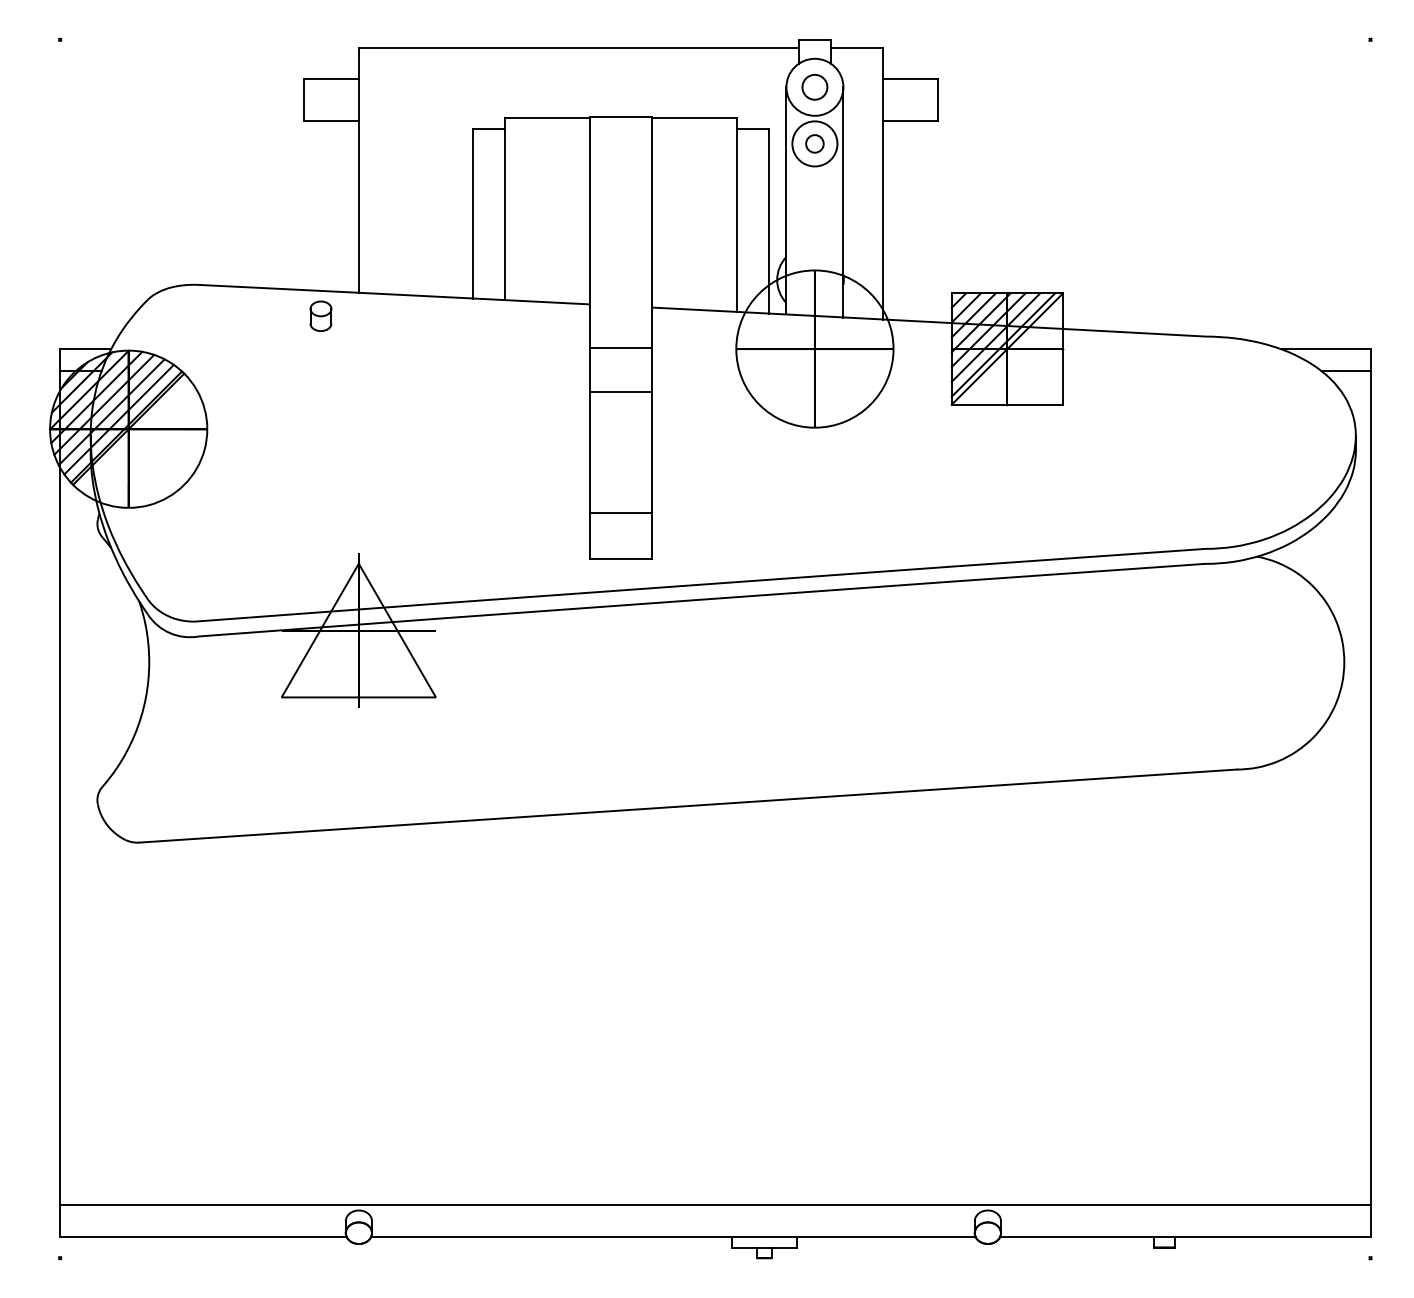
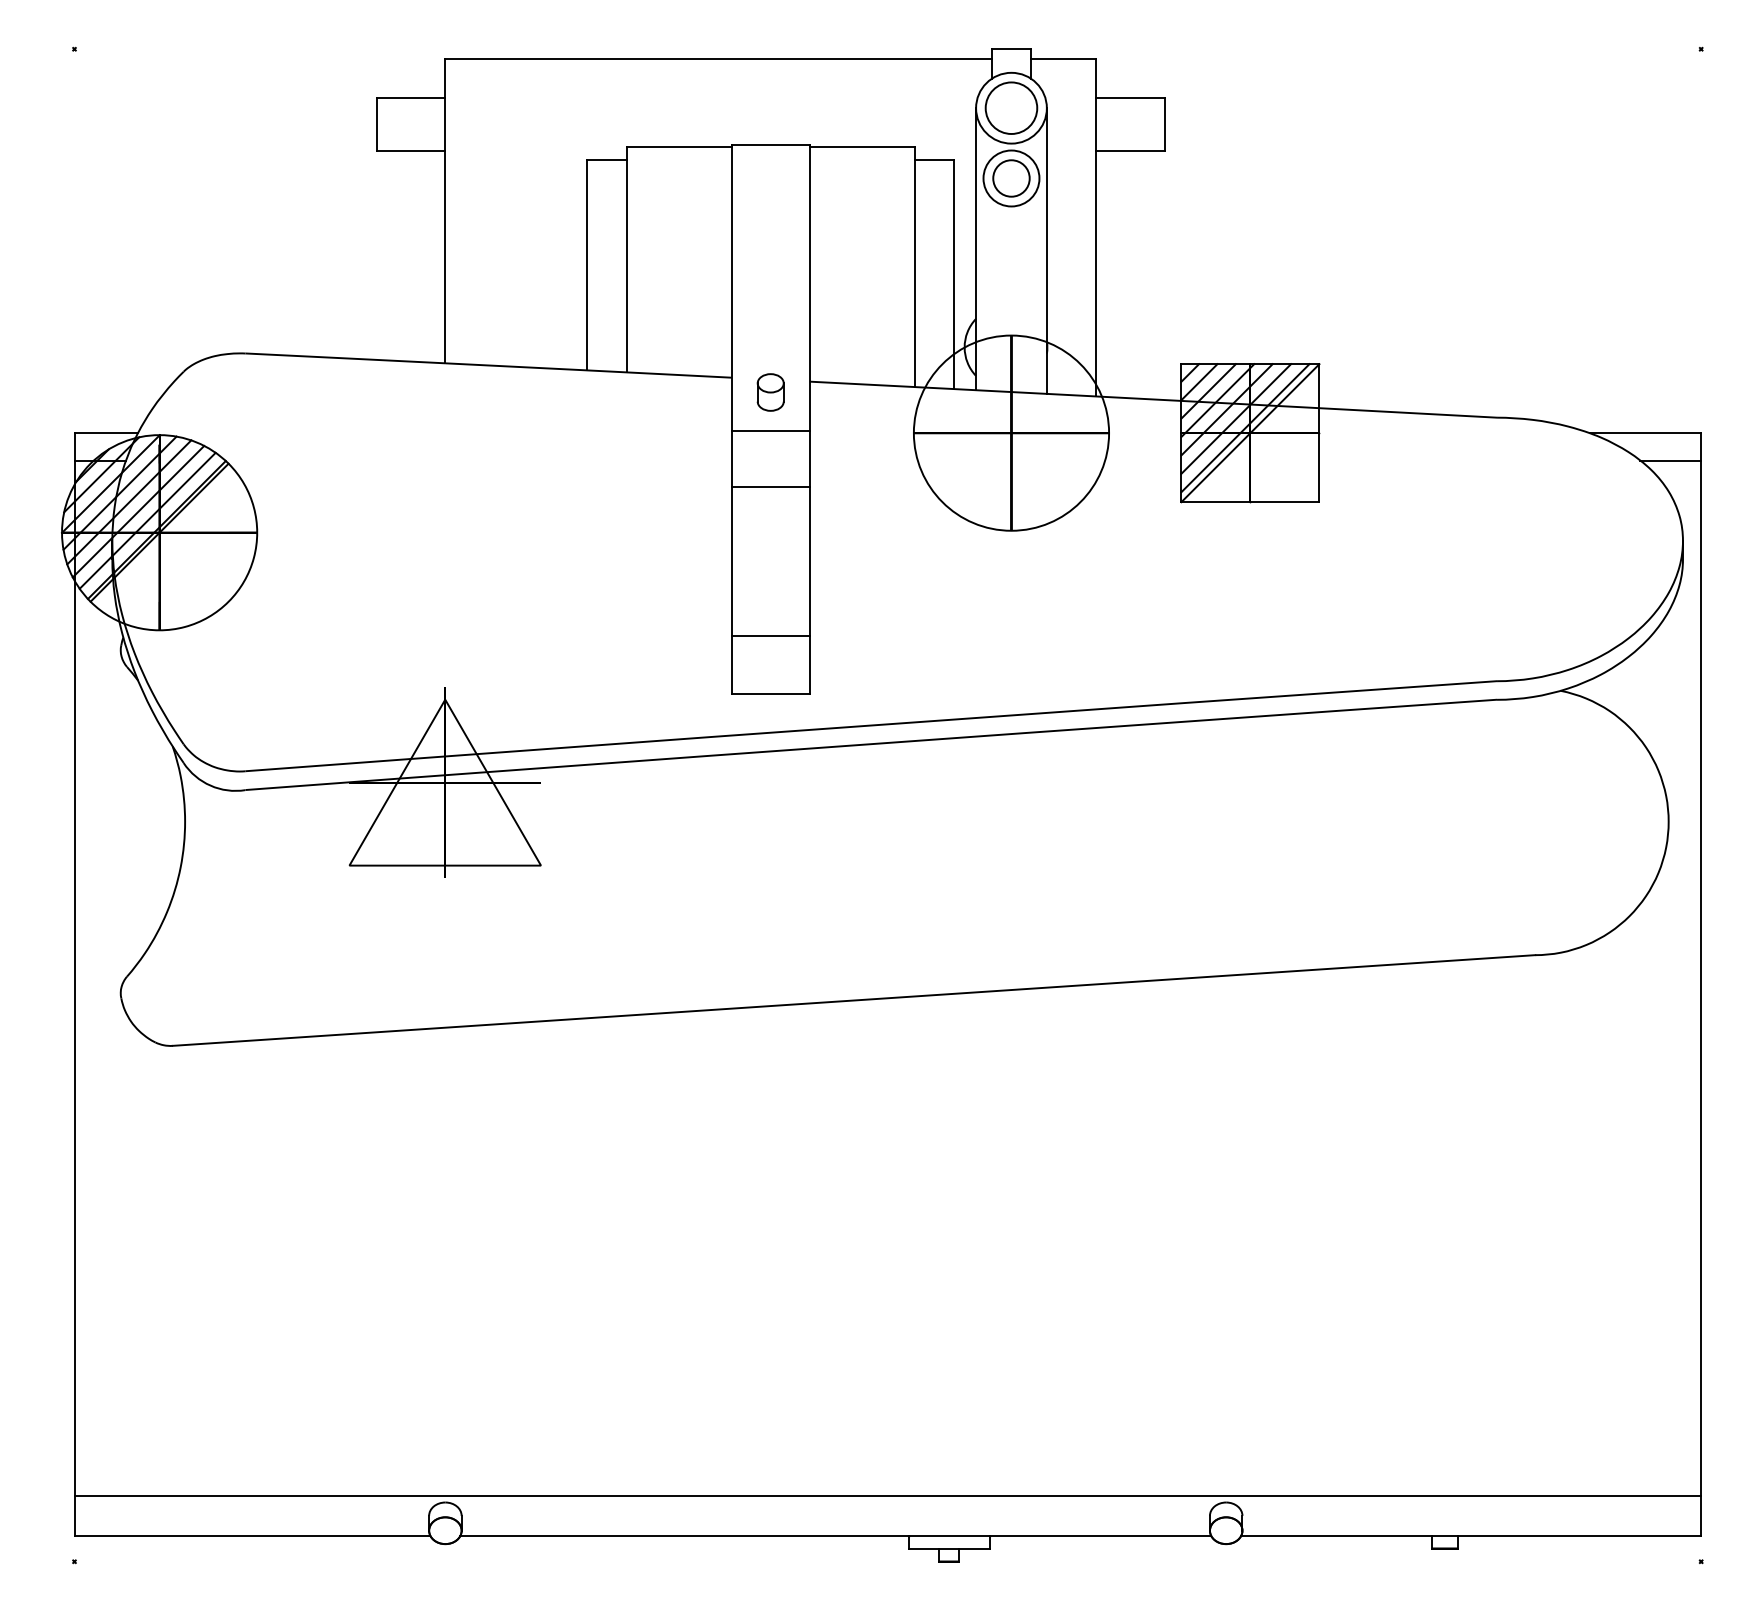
circle: (814, 87) -> (1010, 108), size x1.67
circle: (814, 143) -> (1010, 177), size x1.67
part: (320, 315) -> (770, 391), moved

